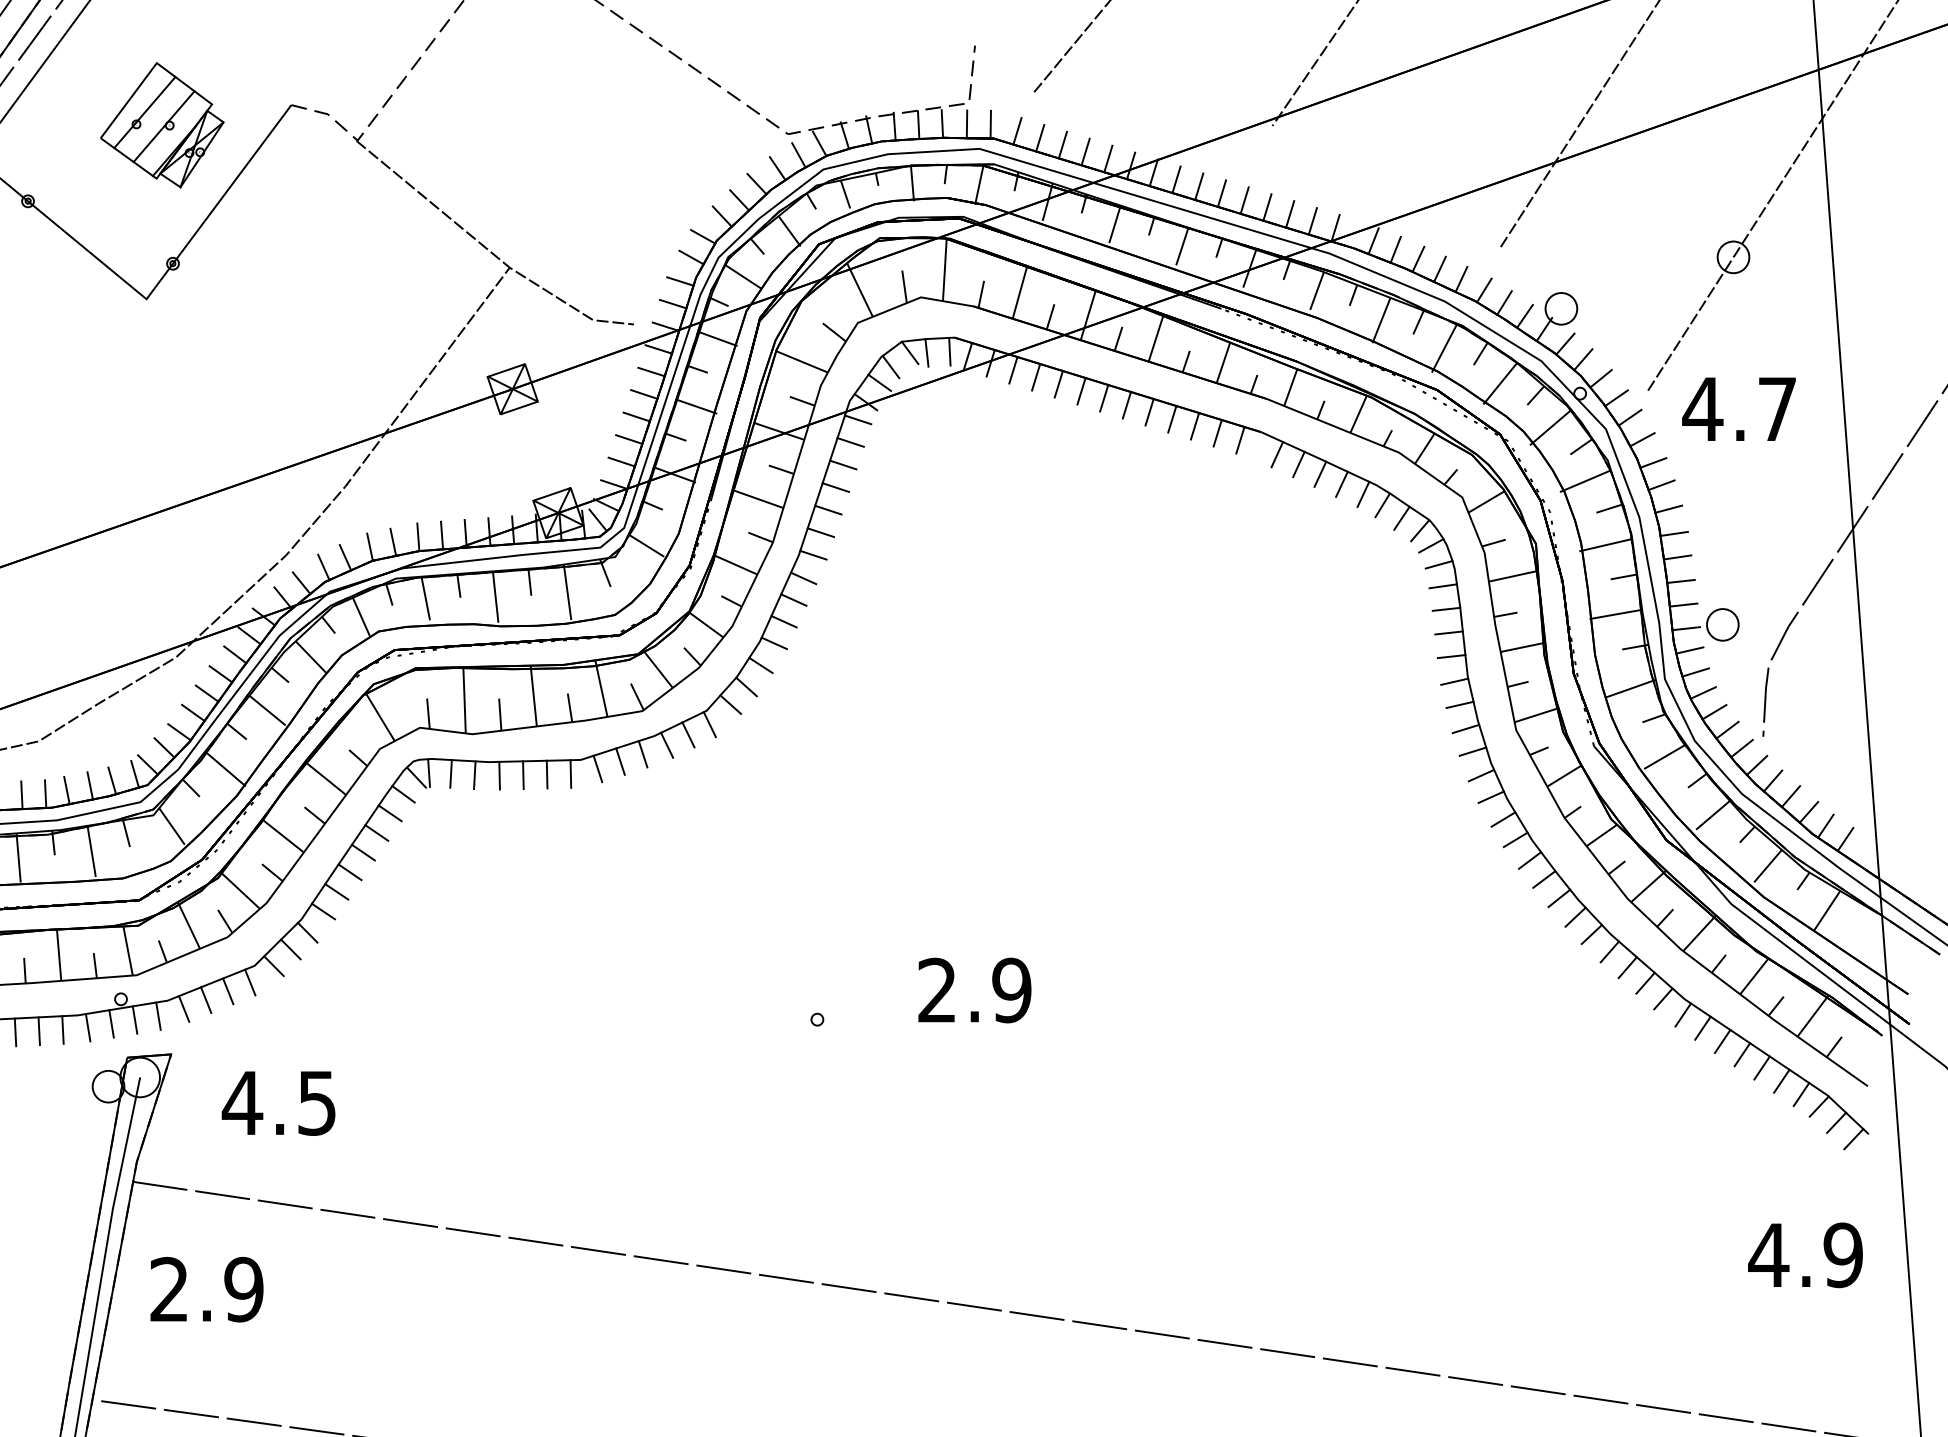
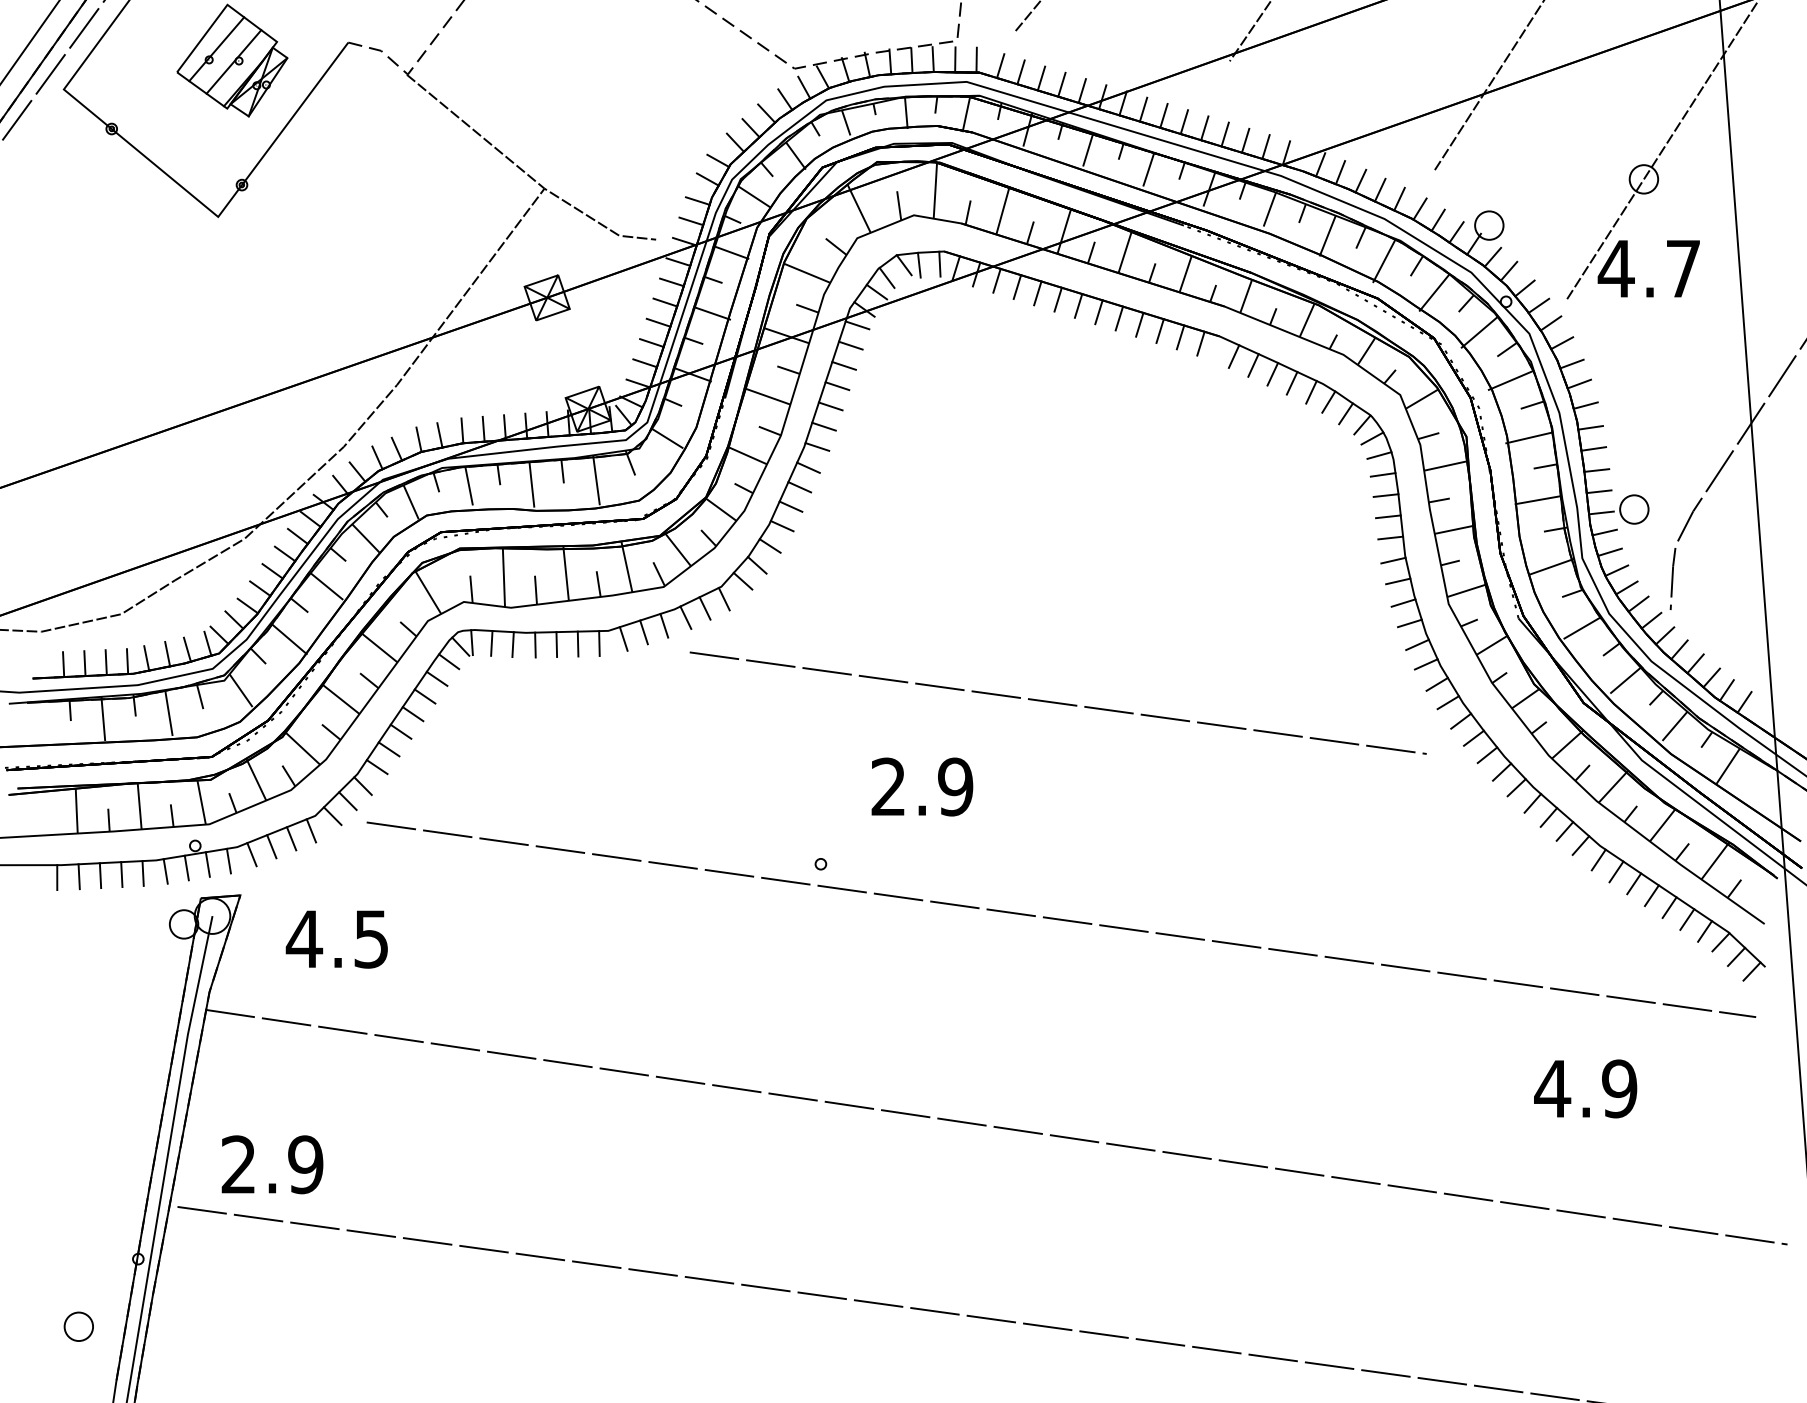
text: (1738, 408) -> (1648, 268), moved
line: (1080, 839) -> (1057, 702), added
text: (975, 989) -> (922, 786), moved
line: (1085, 1081) -> (1061, 919), added
text: (1805, 1254) -> (1585, 1088), moved
text: (206, 1289) -> (272, 1164), moved

